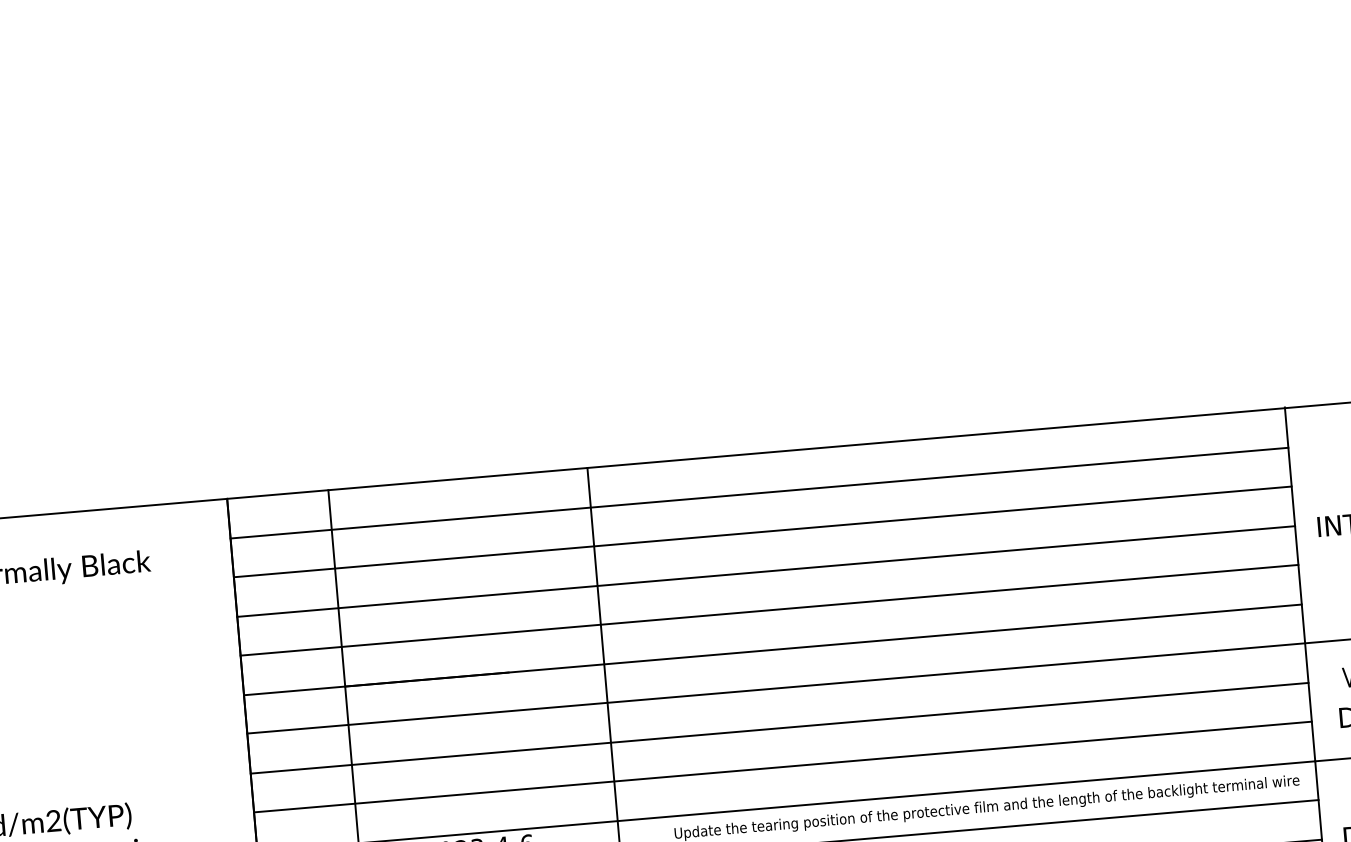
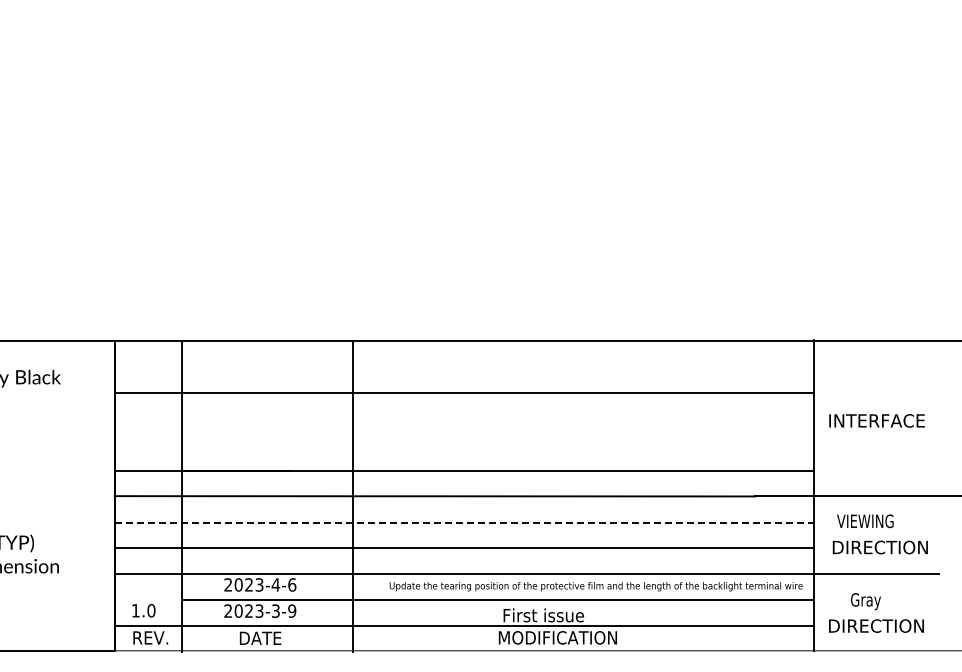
line: (759, 493) -> (464, 367), removed
line: (766, 570) -> (464, 418), removed
line: (769, 610) -> (464, 444), removed
line: (779, 728) -> (464, 522), solid -> dashed

